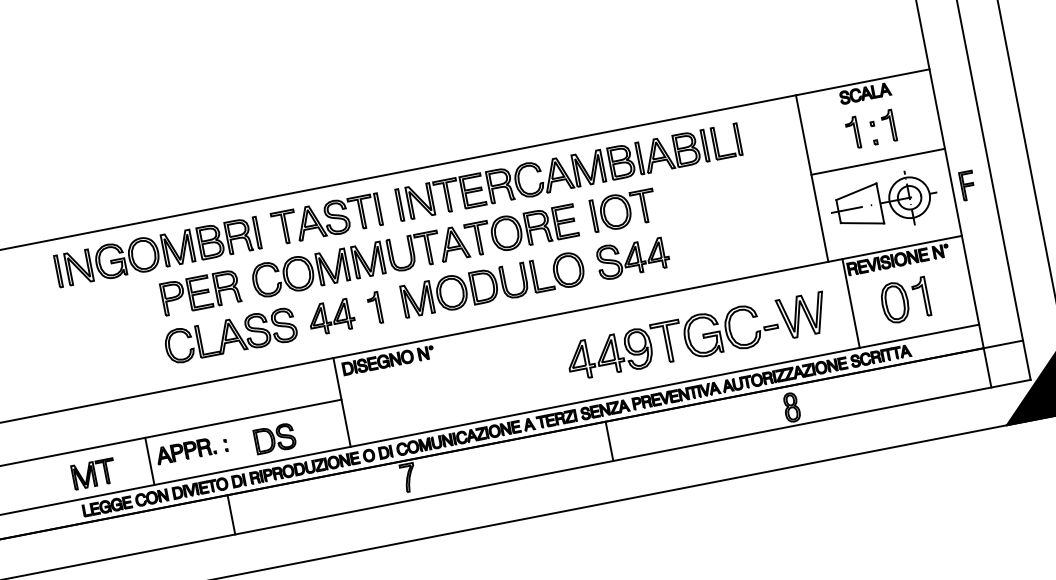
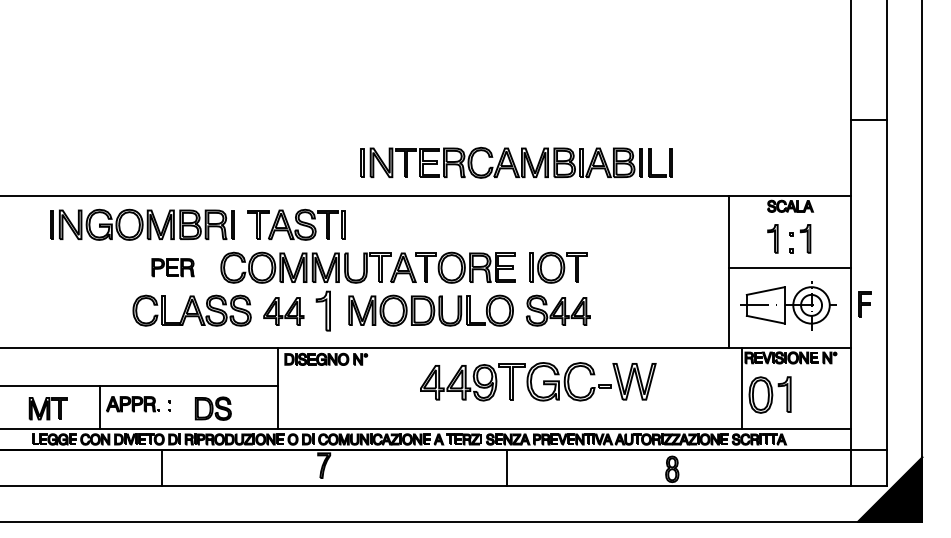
part: (568, 171) -> (516, 162), moved
part: (199, 292) -> (172, 267), size x0.6
part: (904, 300) -> (769, 394), moved
part: (374, 307) -> (323, 310), size x1.4
part: (697, 336) -> (538, 381), moved

